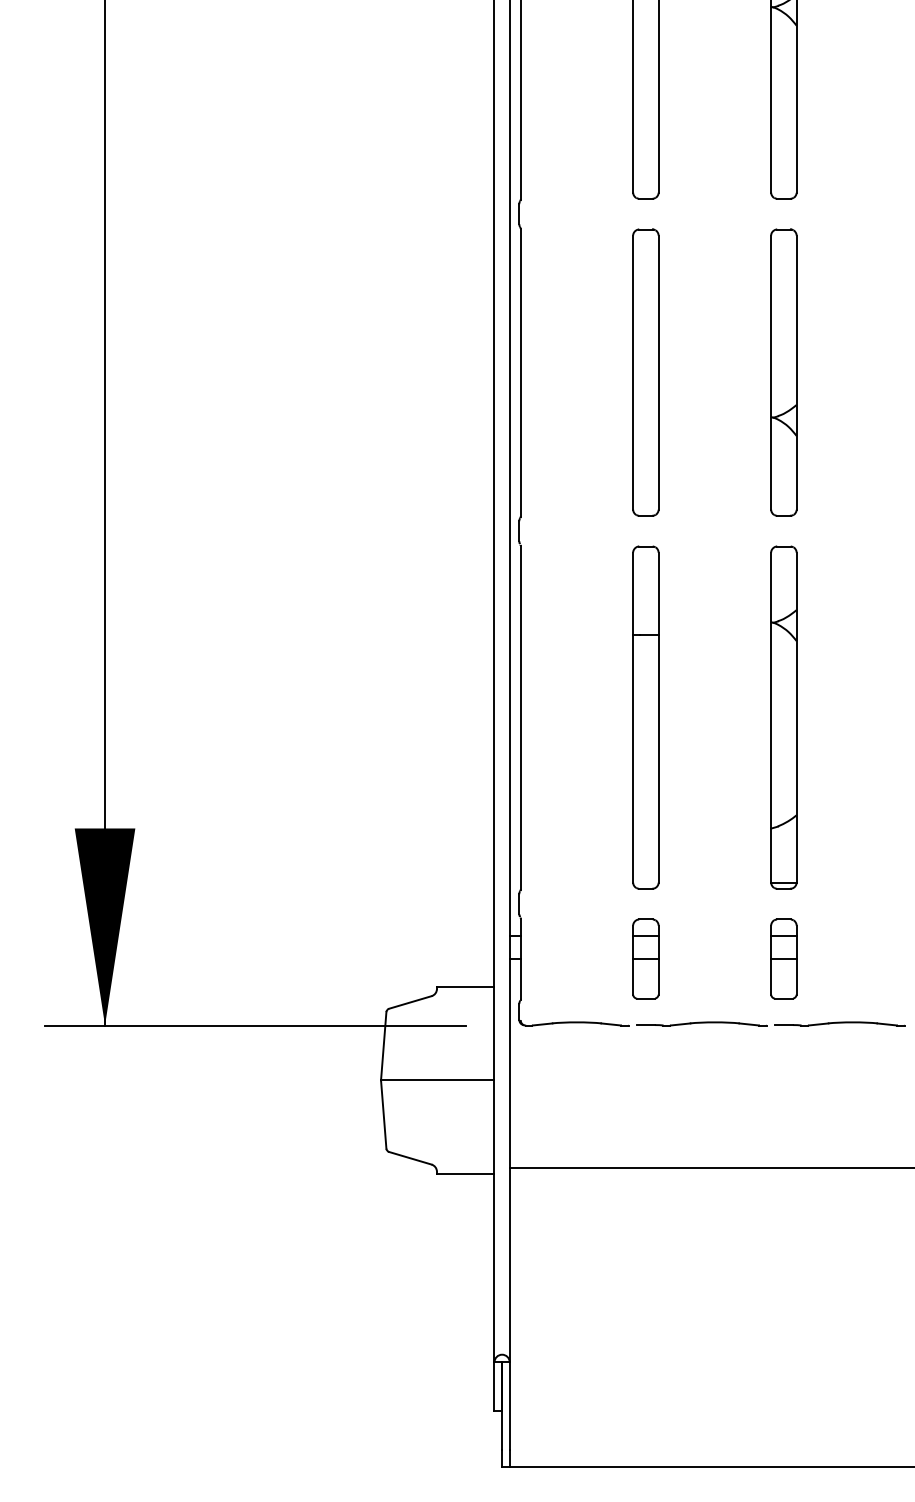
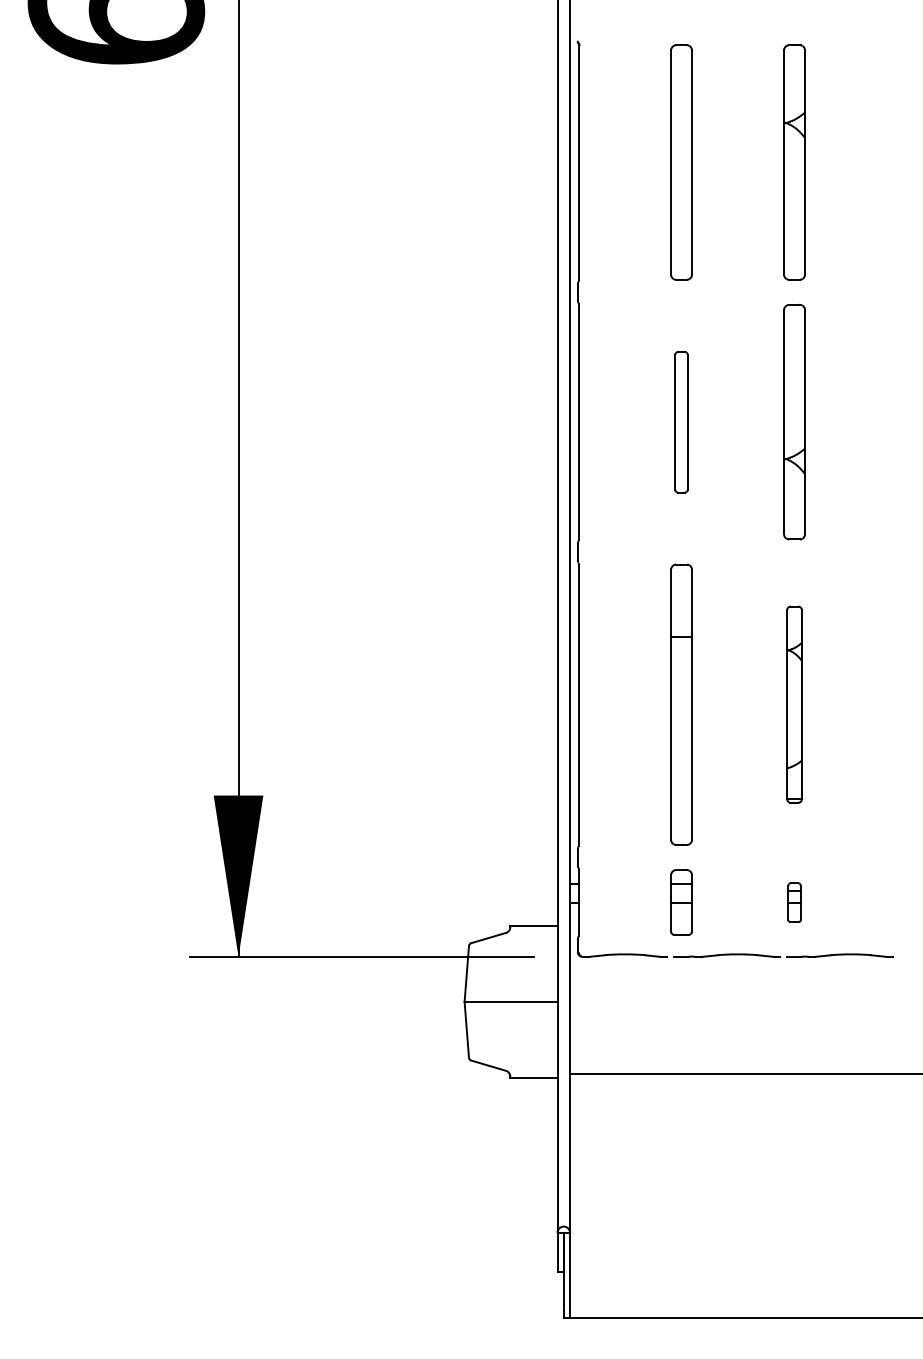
part: (645, 373) -> (681, 422), size x0.6
part: (783, 717) -> (794, 704), size x0.7
part: (783, 959) -> (794, 902), size x0.6

